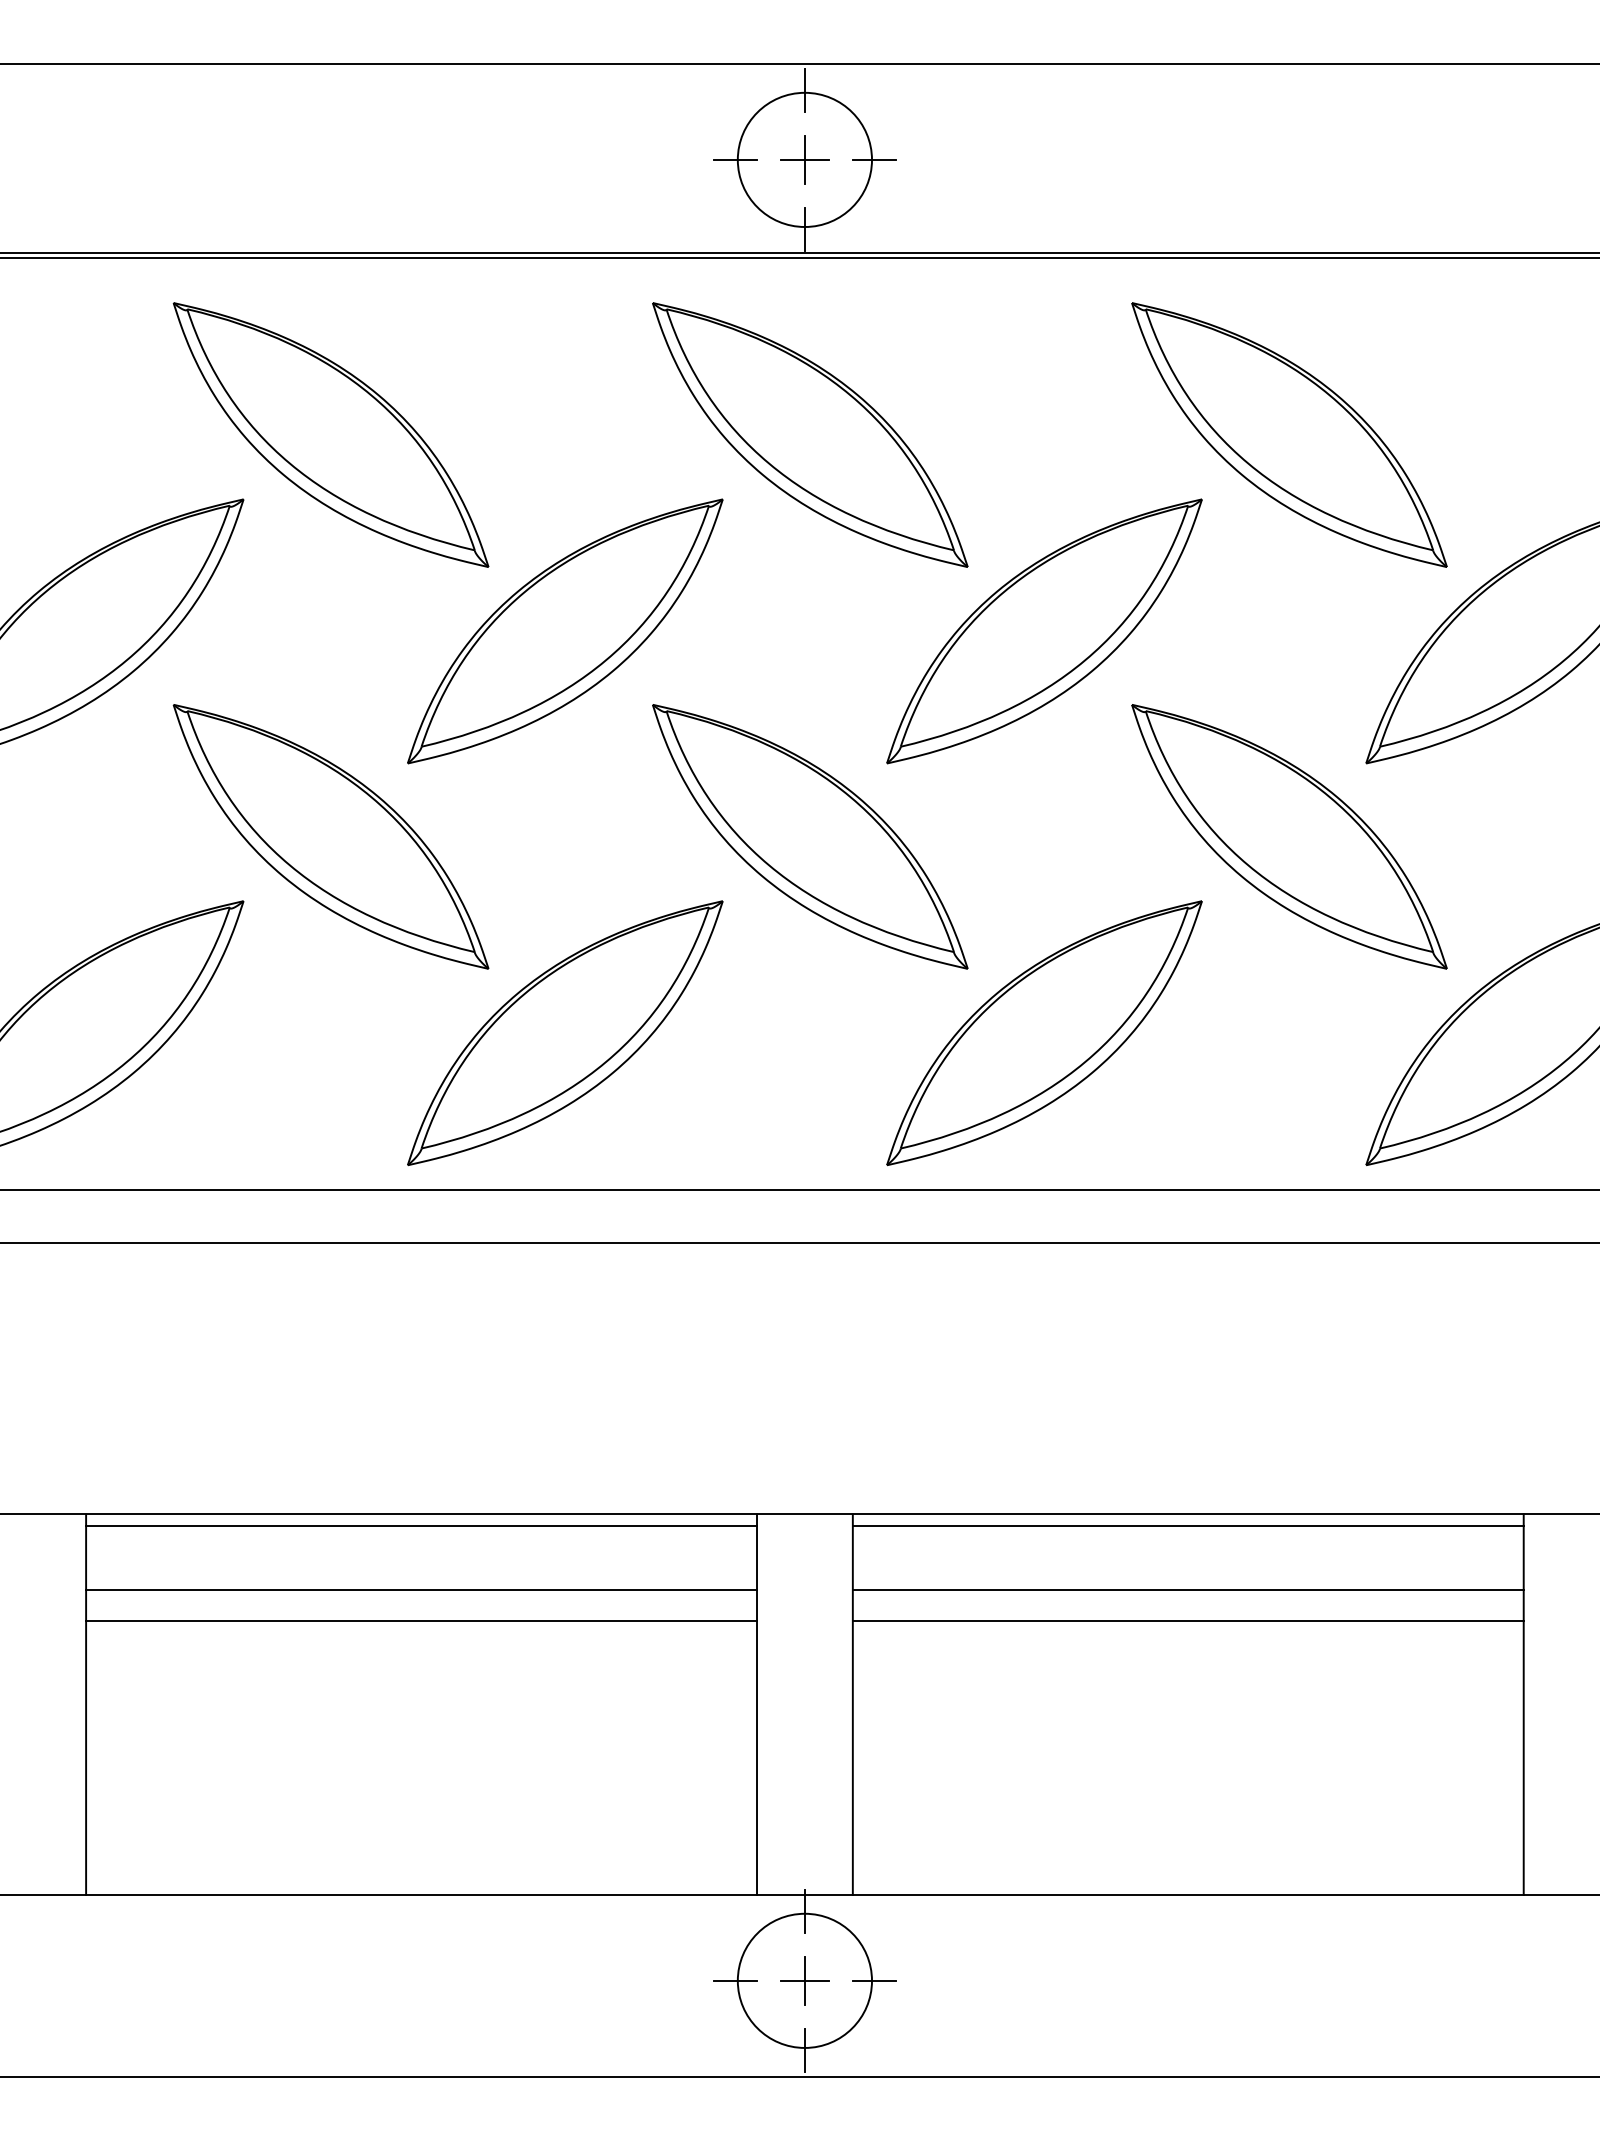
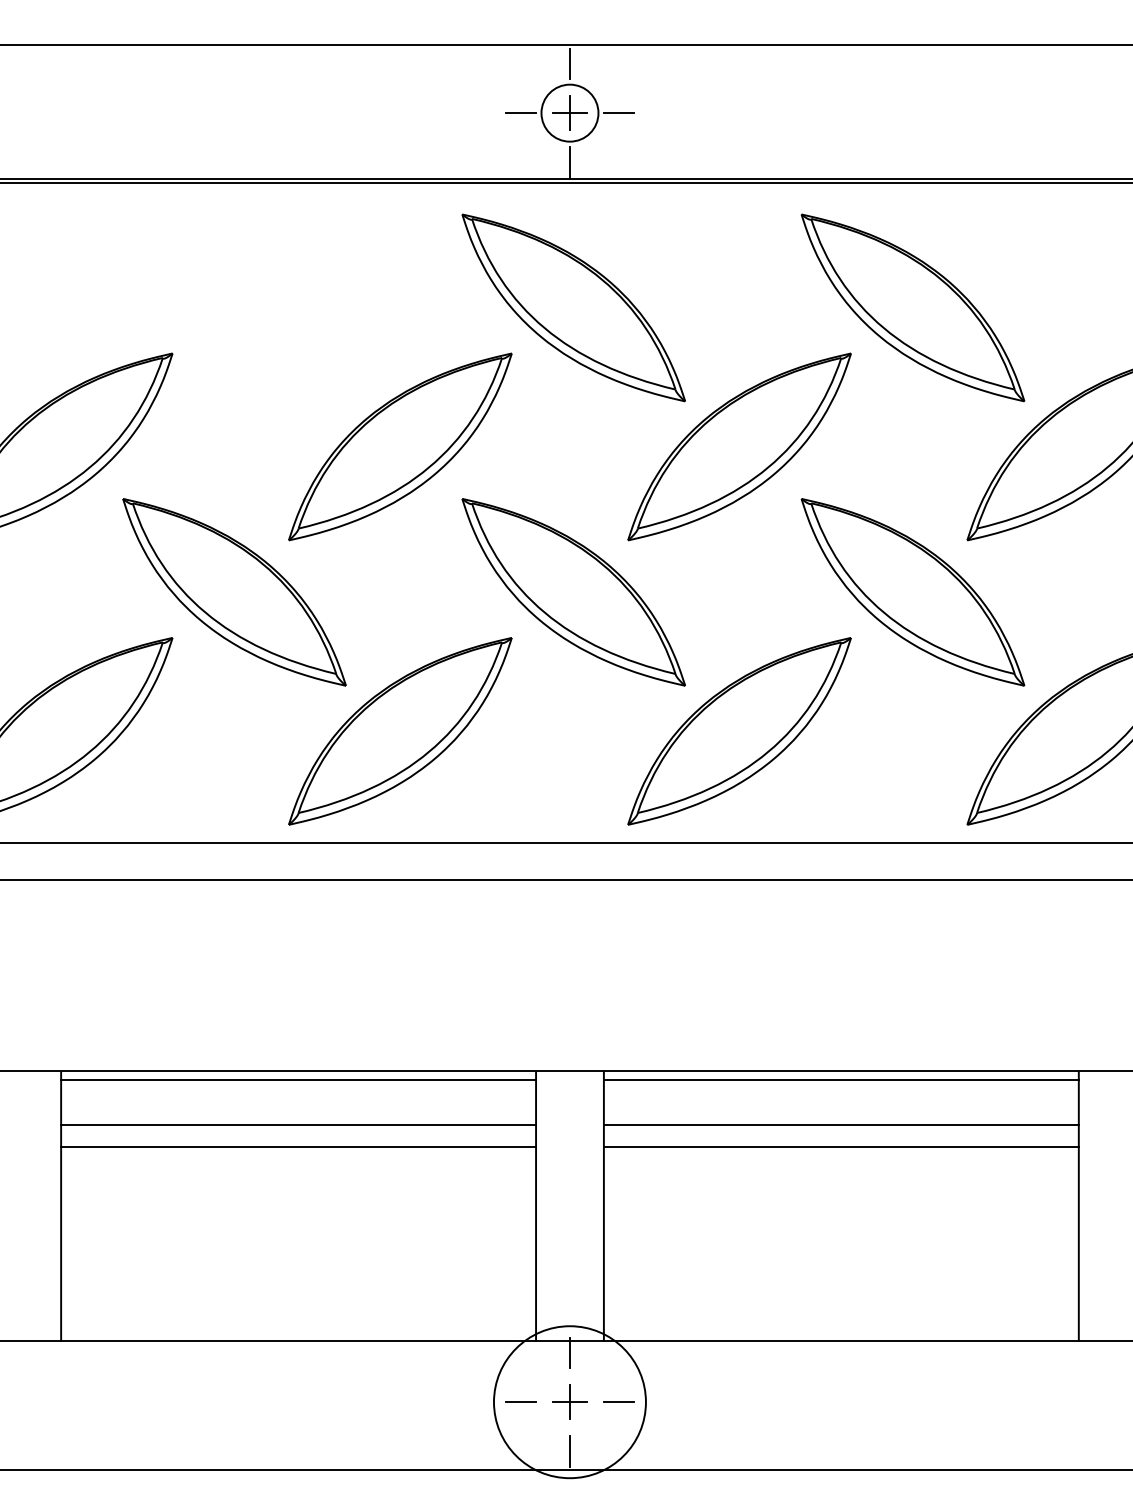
circle: (804, 159) -> (569, 112), size x0.6
part: (330, 434) -> (234, 307), removed
circle: (804, 1980) -> (569, 1401), size x1.6

